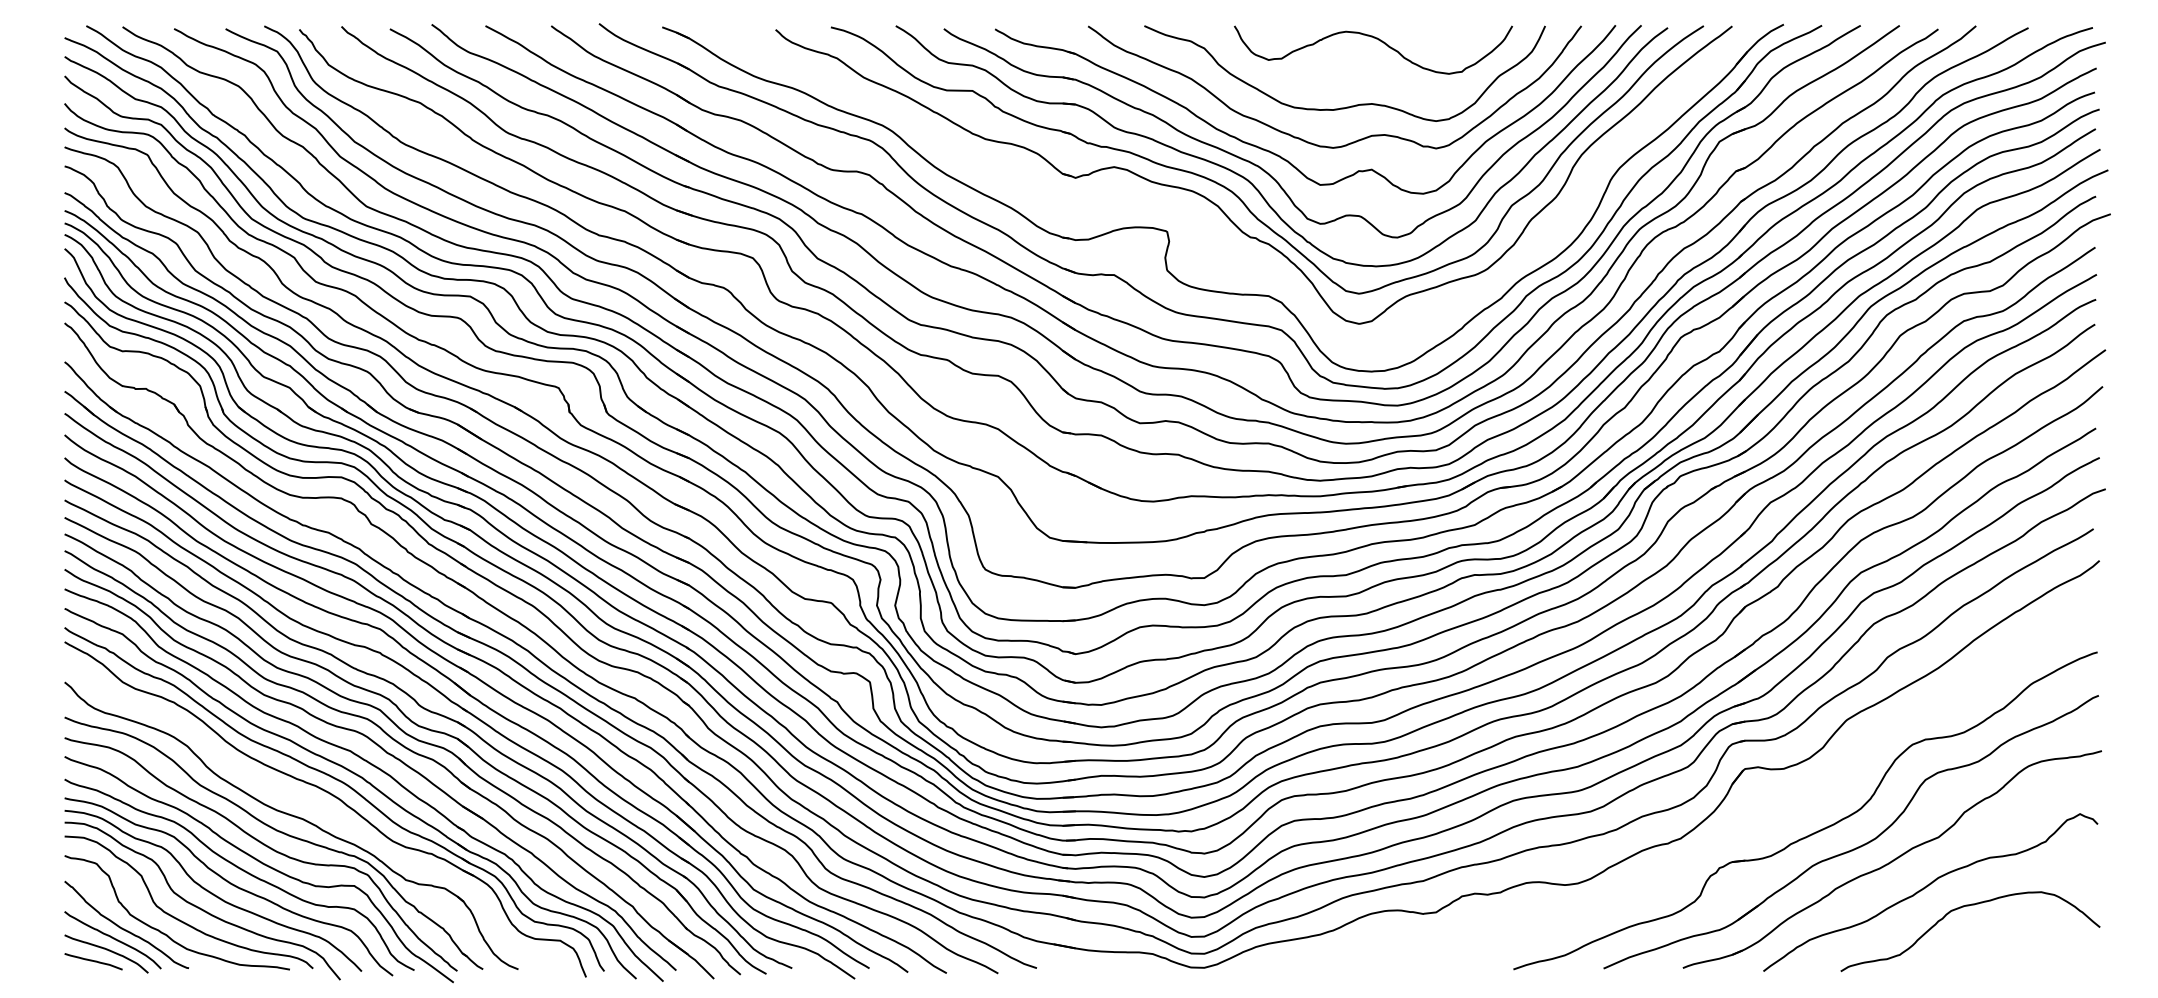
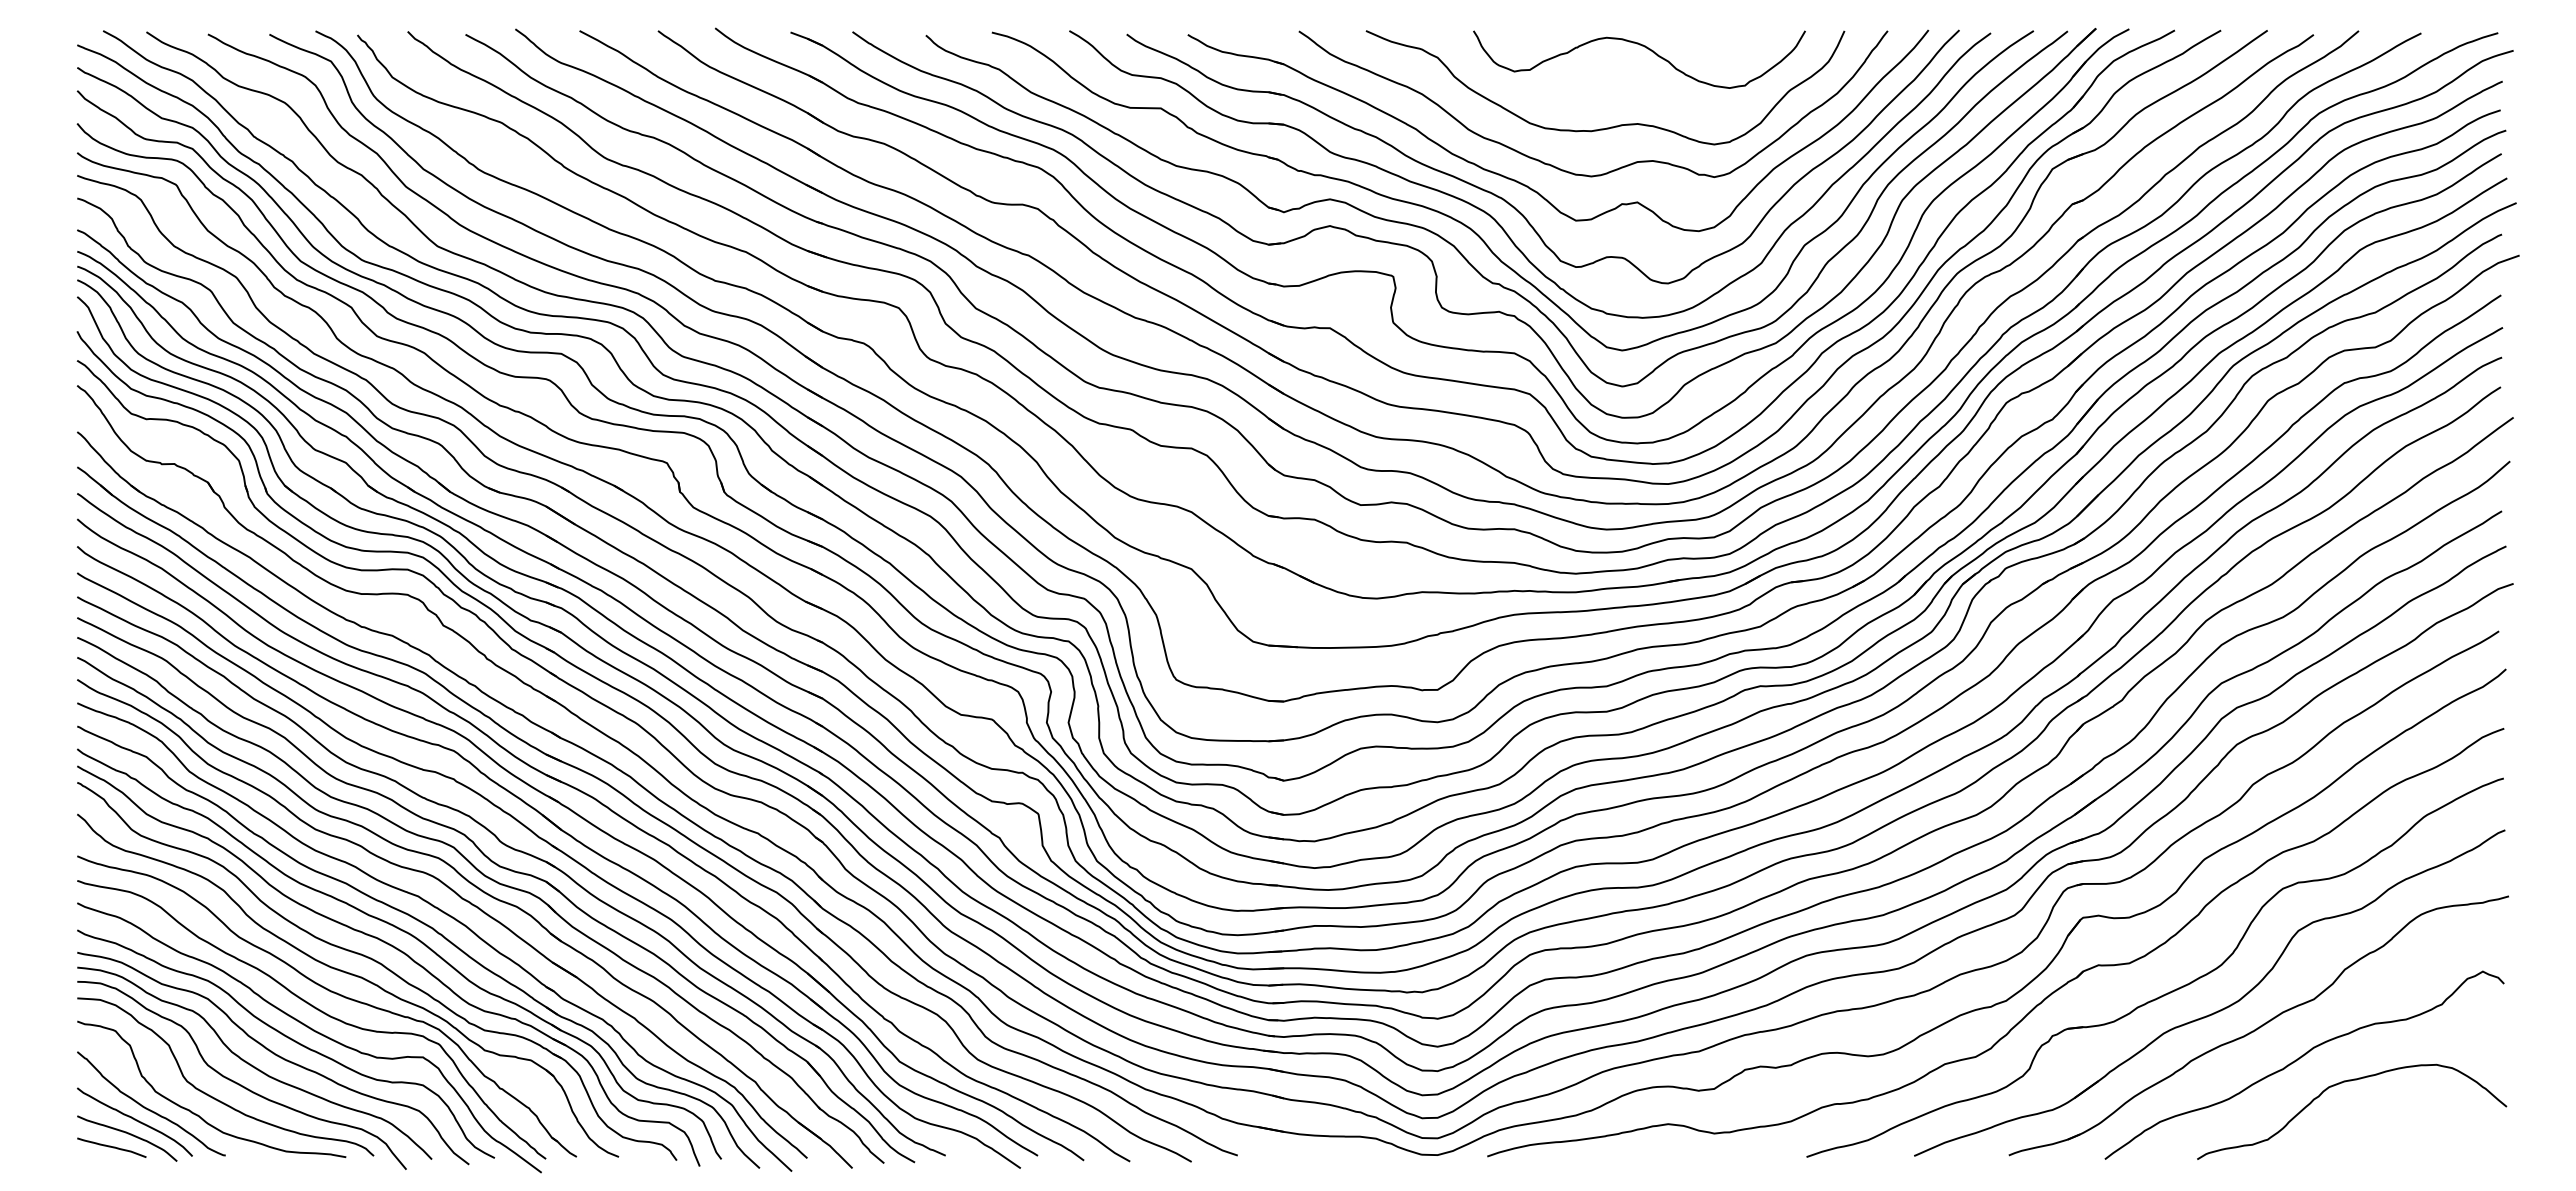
part: (1200, 218) -> (1432, 260), added
part: (320, 809) -> (382, 966), added
part: (1715, 834) -> (2047, 995), added

